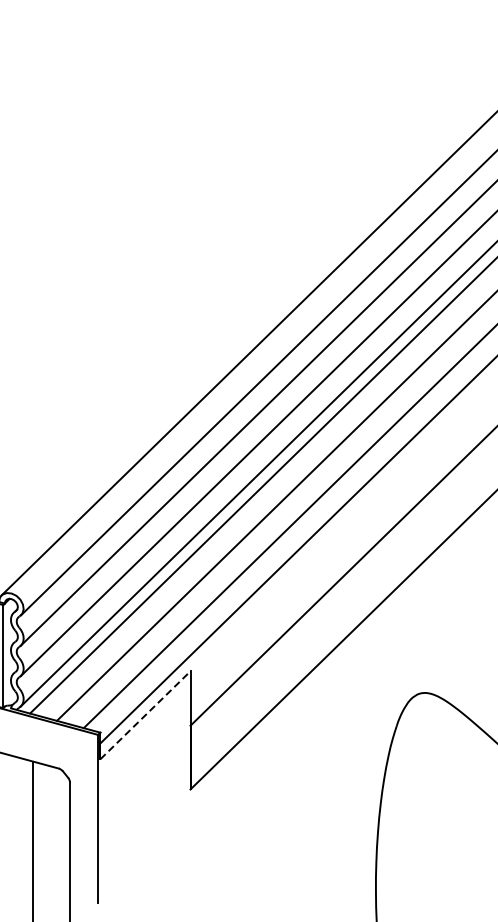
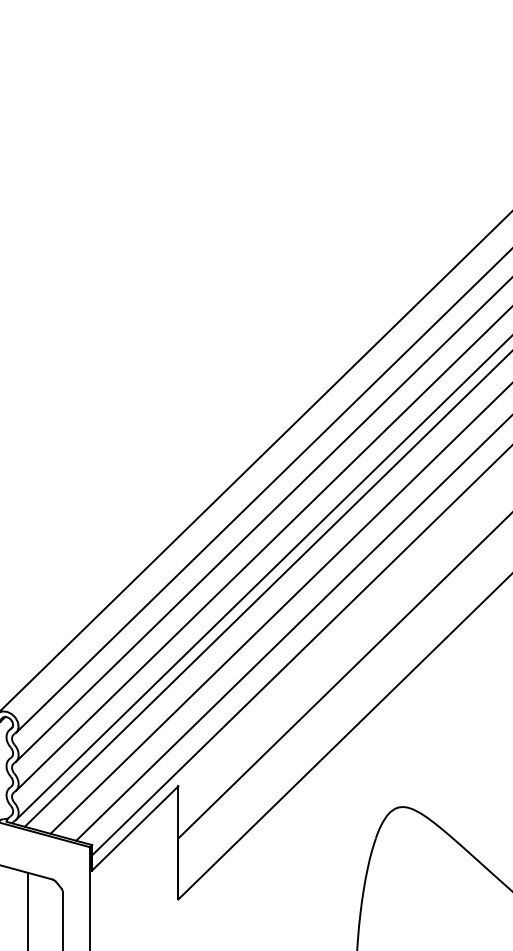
line: (145, 715) -> (135, 828), dashed -> solid

